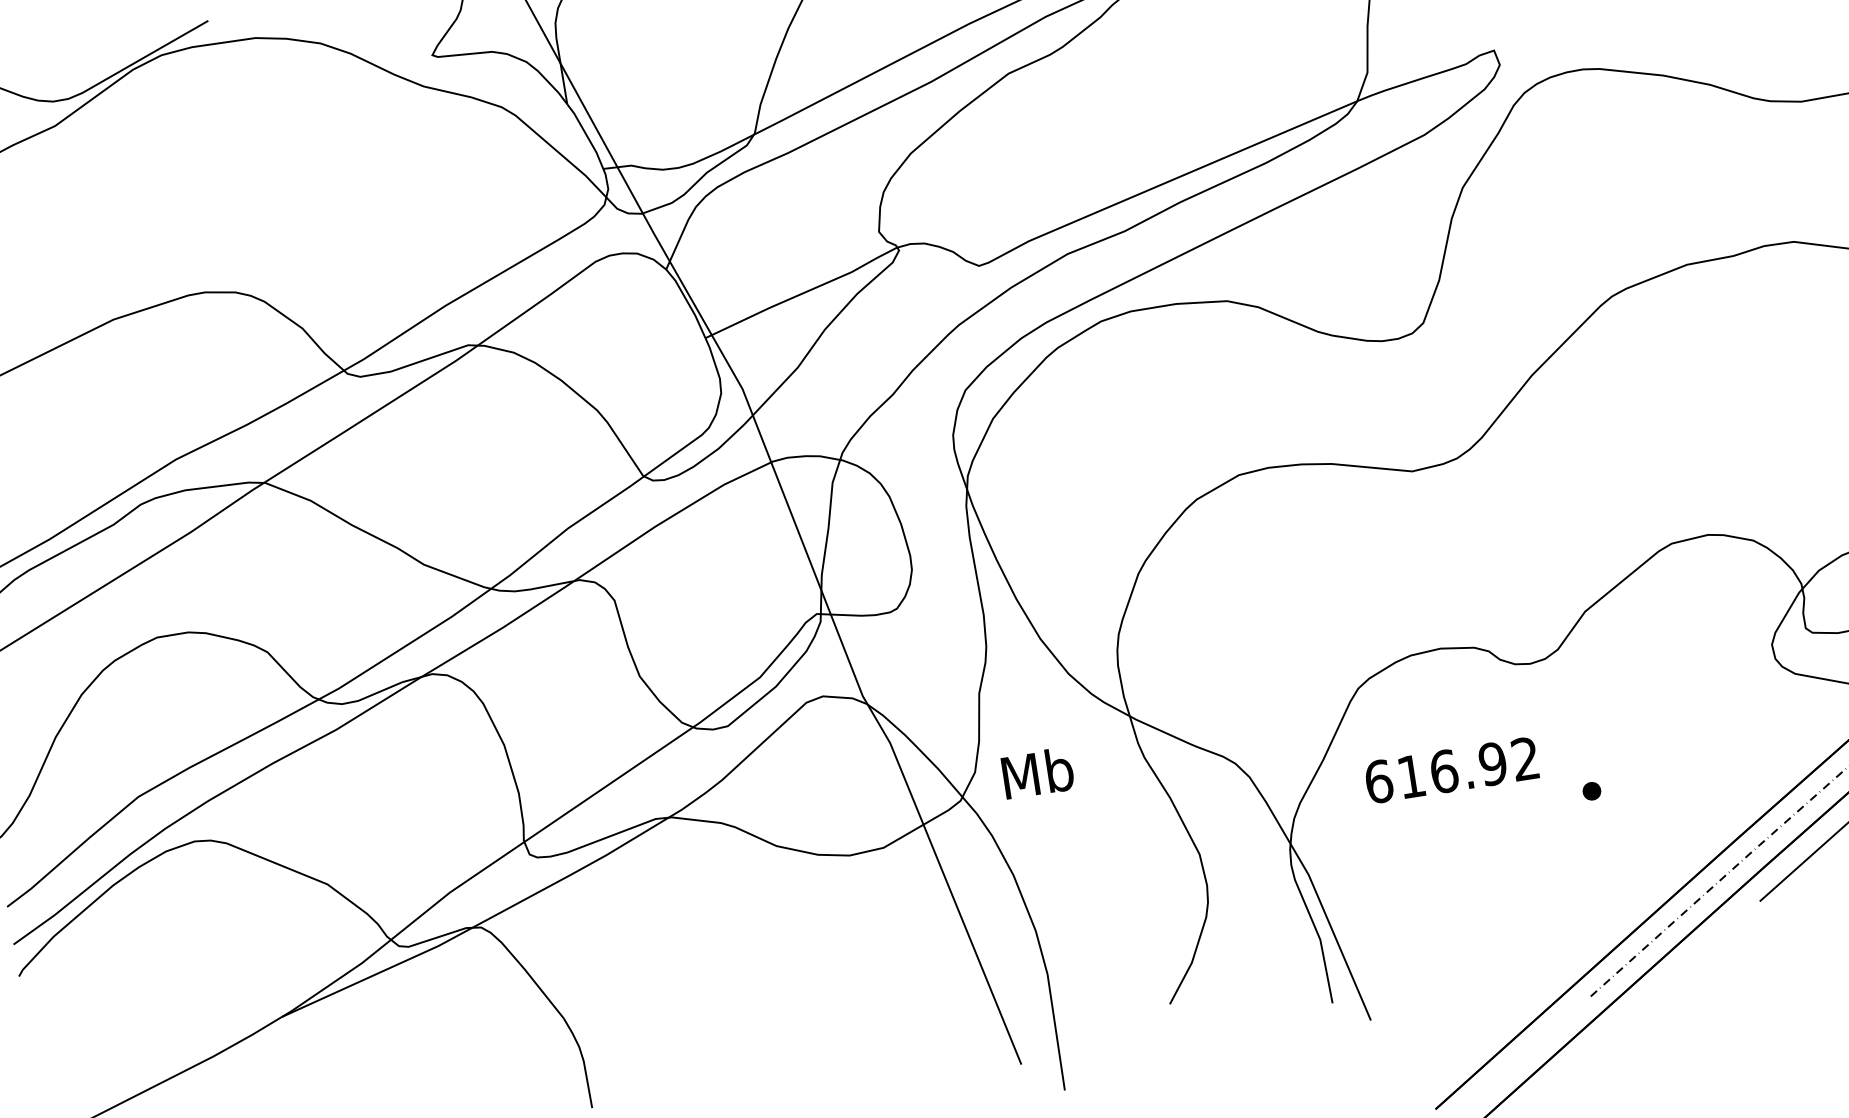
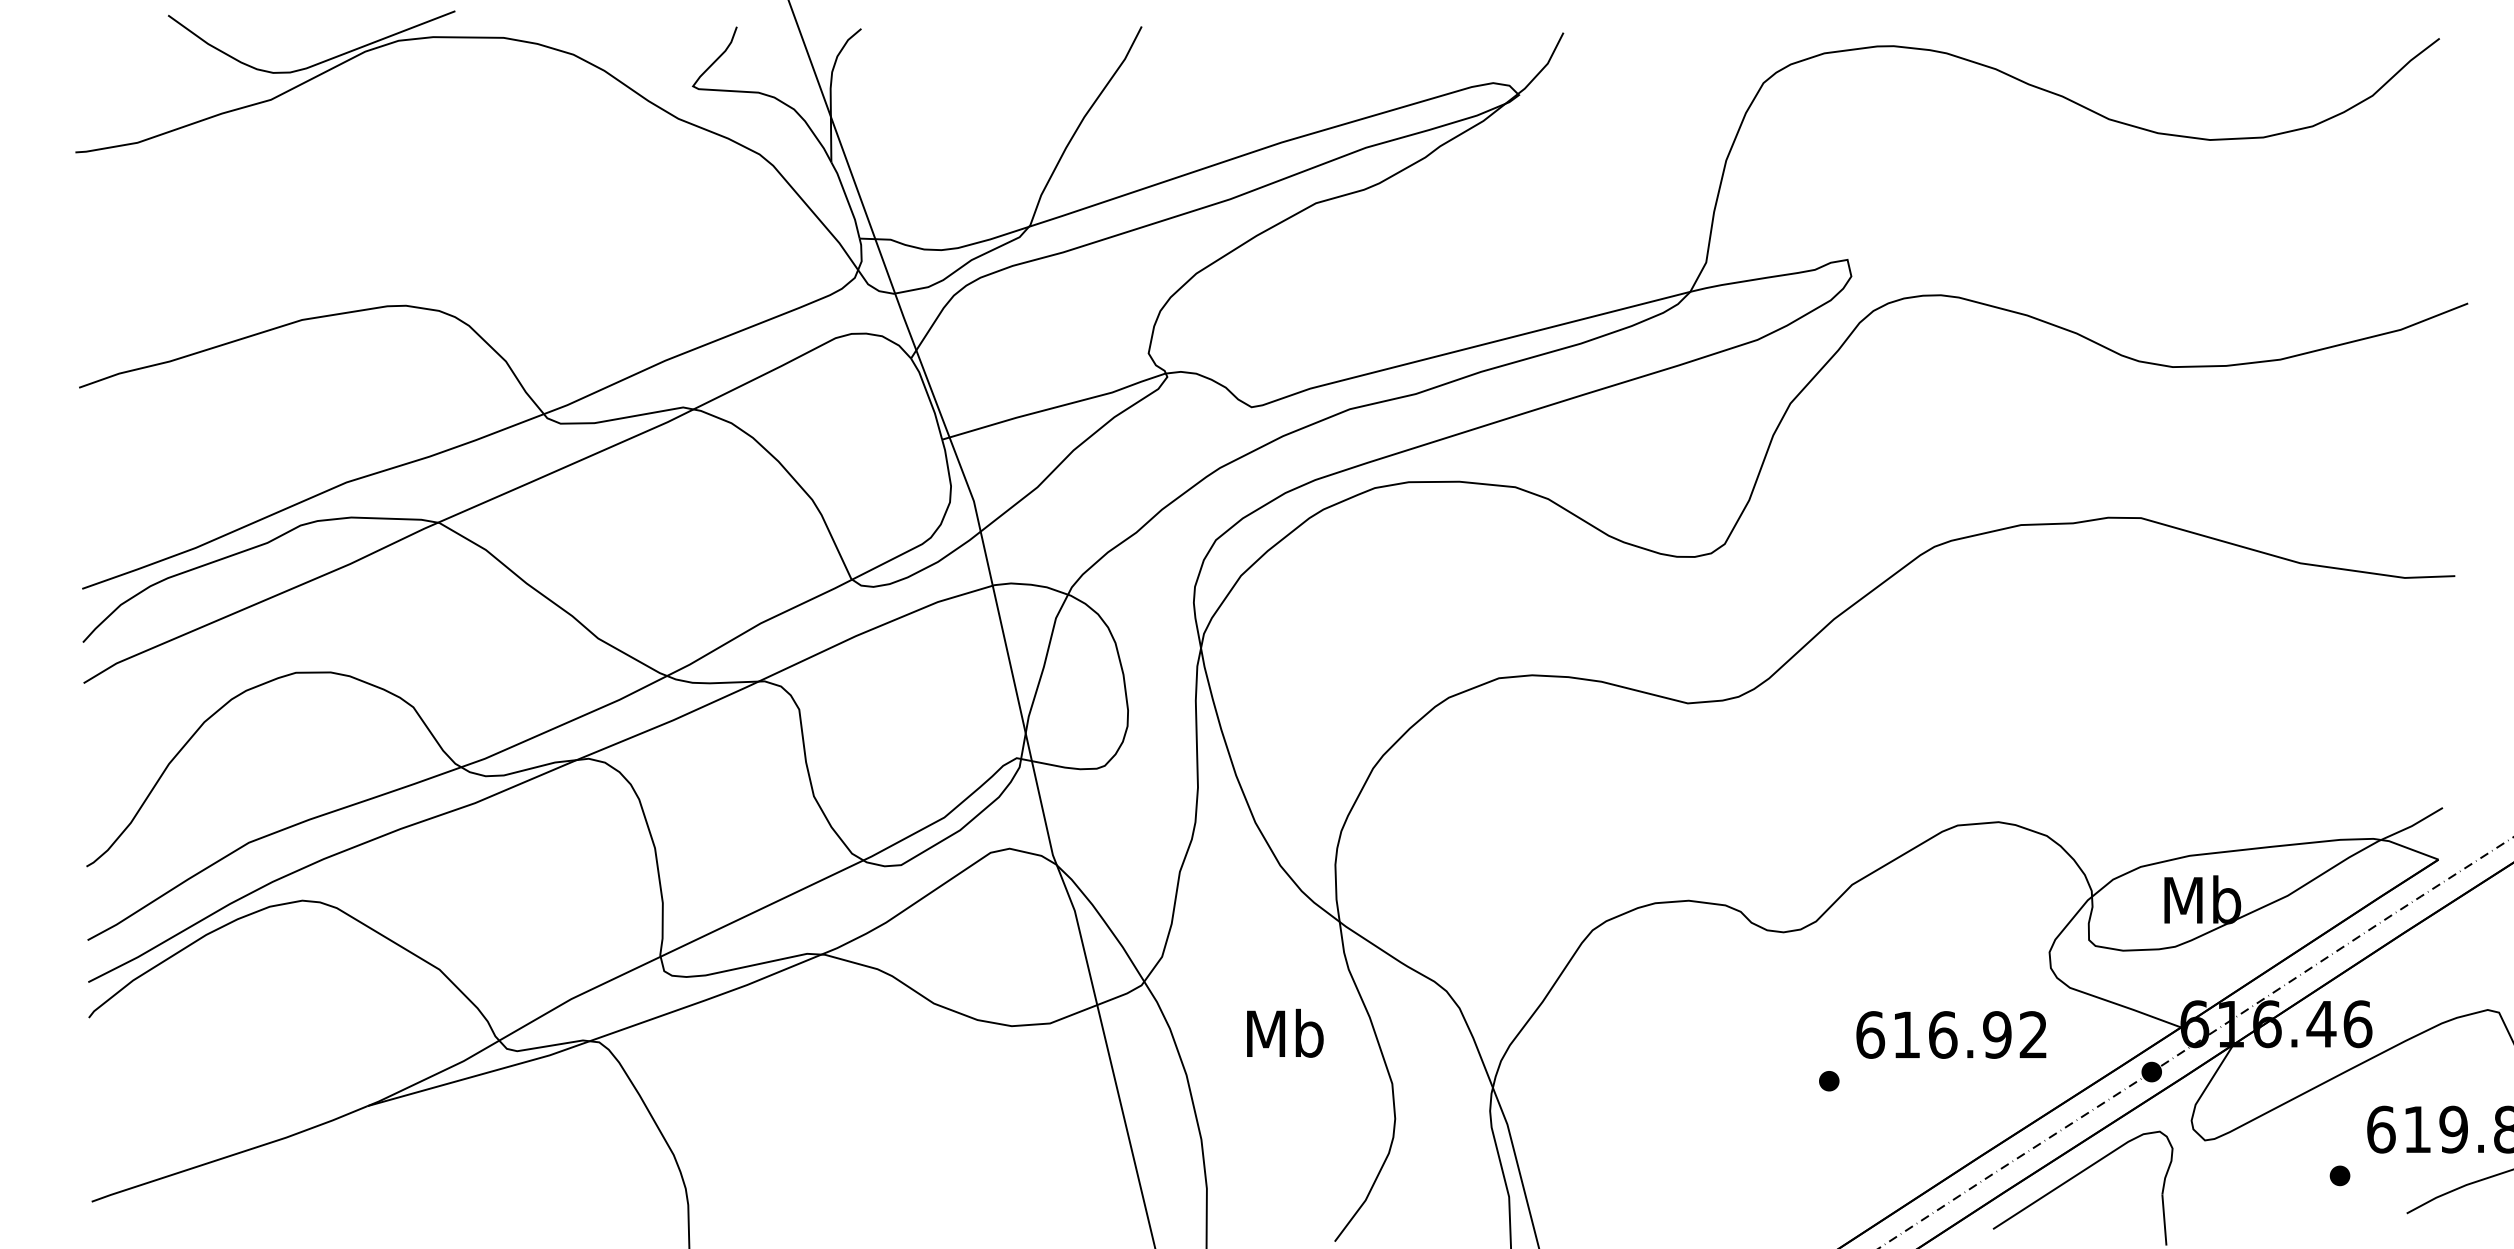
text: (1451, 770) -> (1951, 1034), moved
text: (1038, 772) -> (1285, 1032), moved

